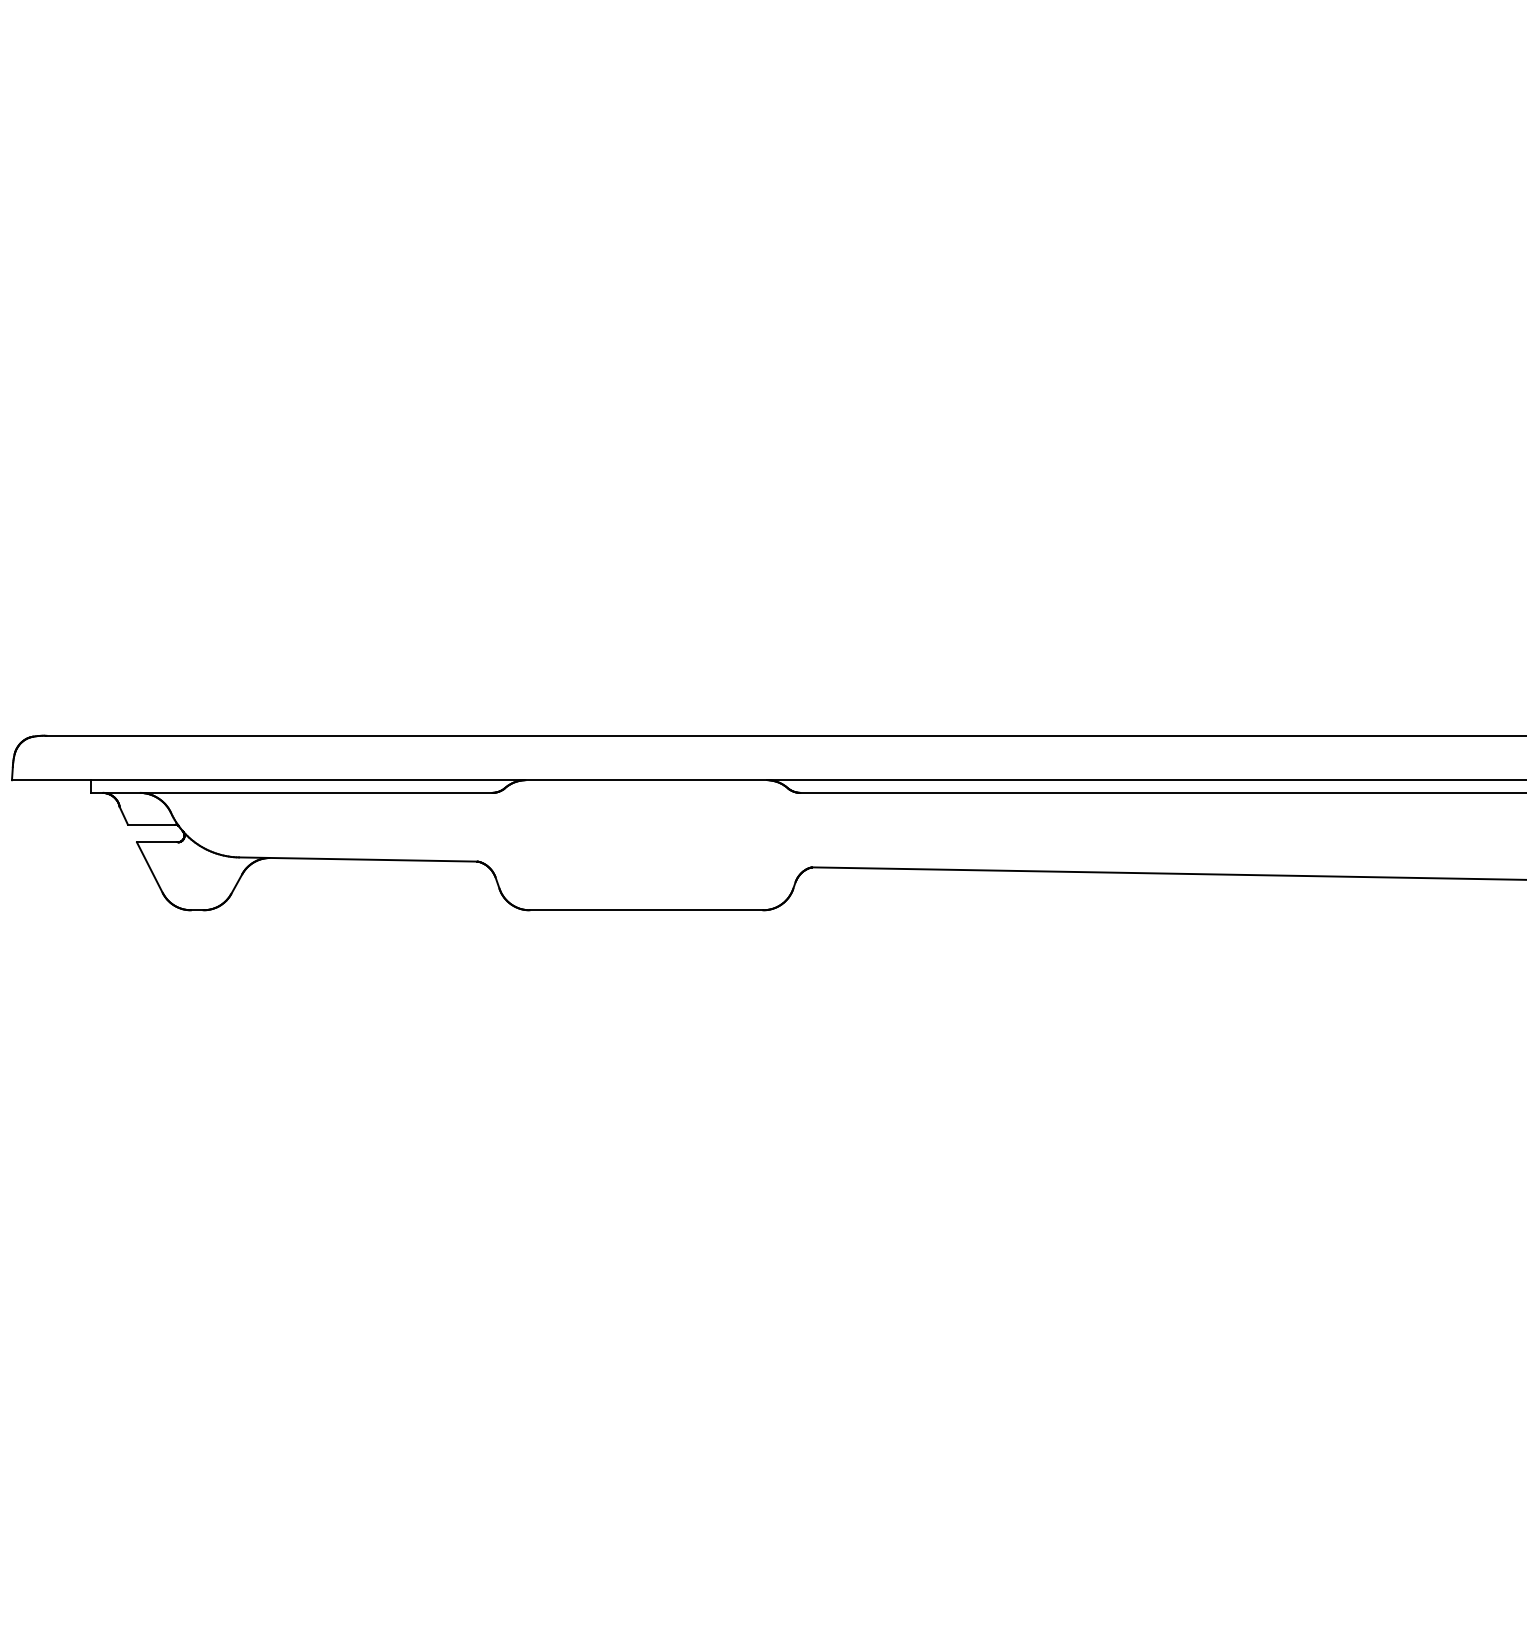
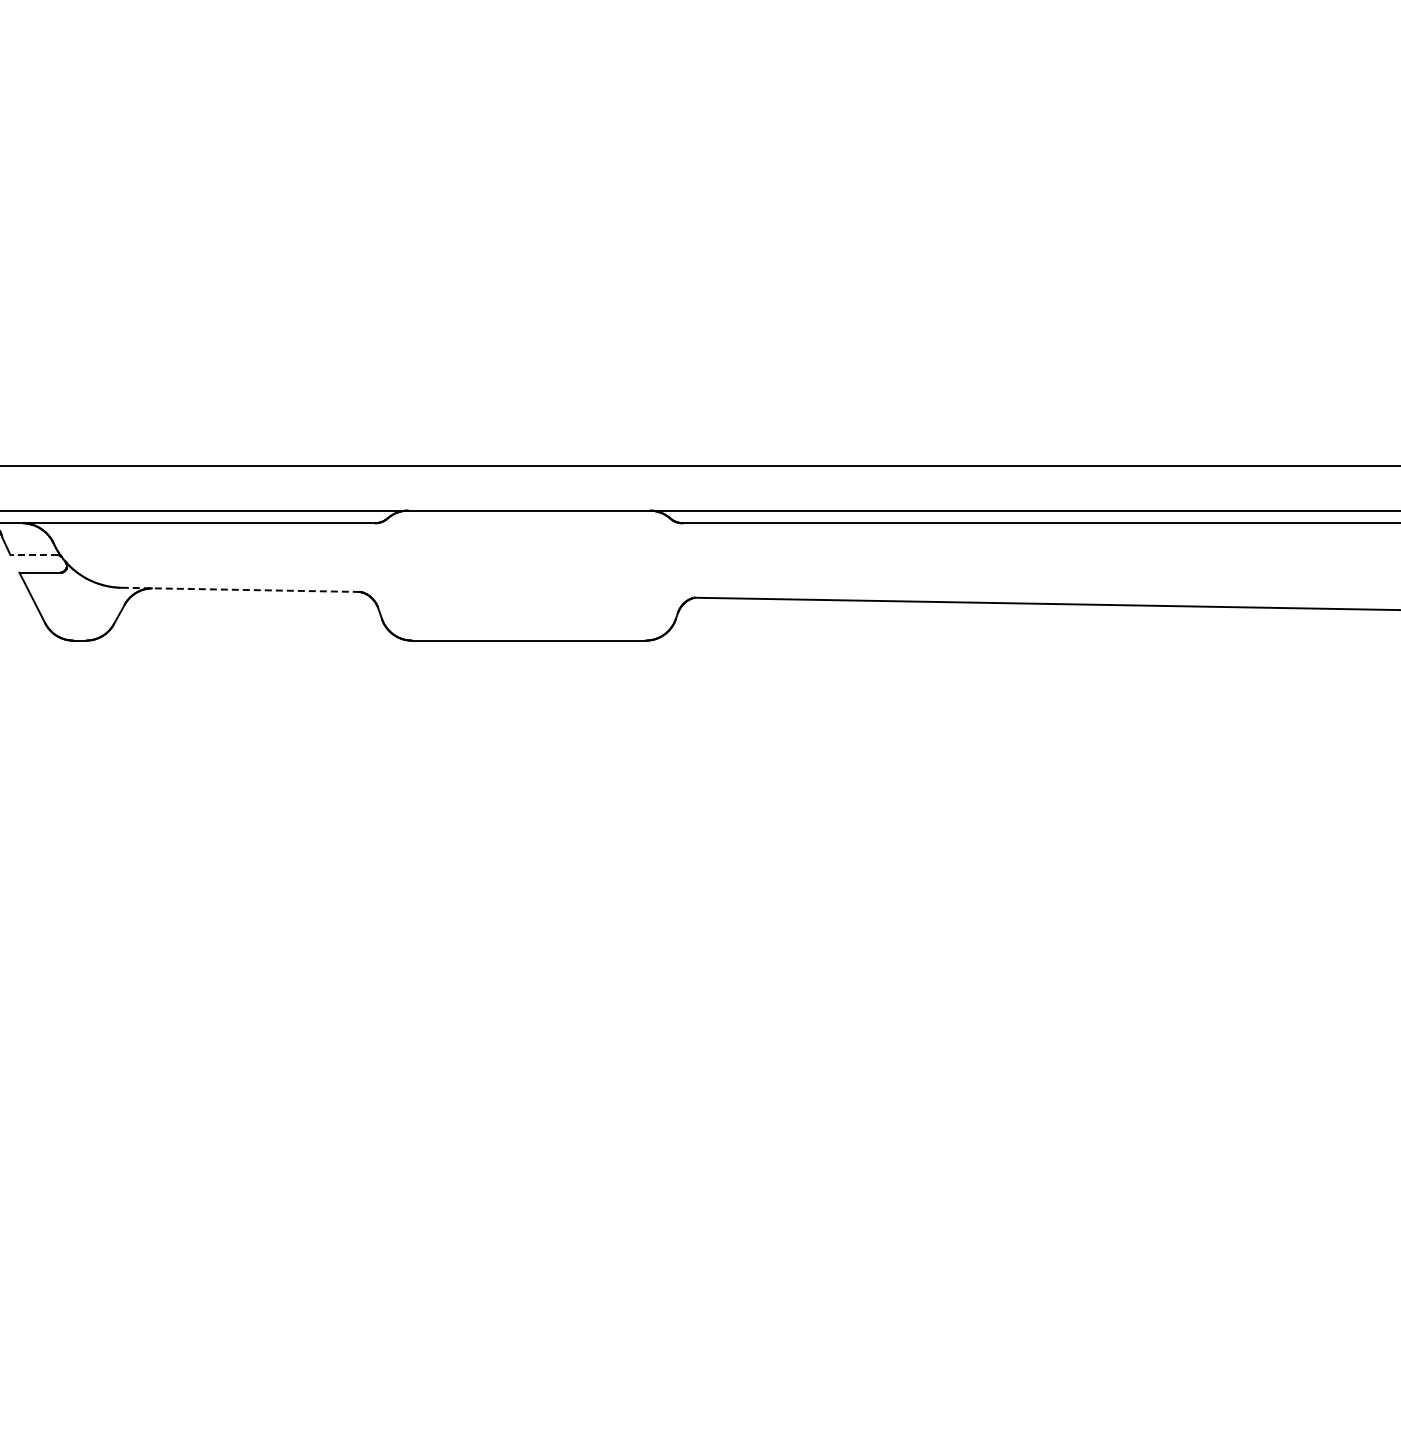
line: (151, 824) -> (34, 554), solid -> dashed
line: (357, 859) -> (240, 589), solid -> dashed

